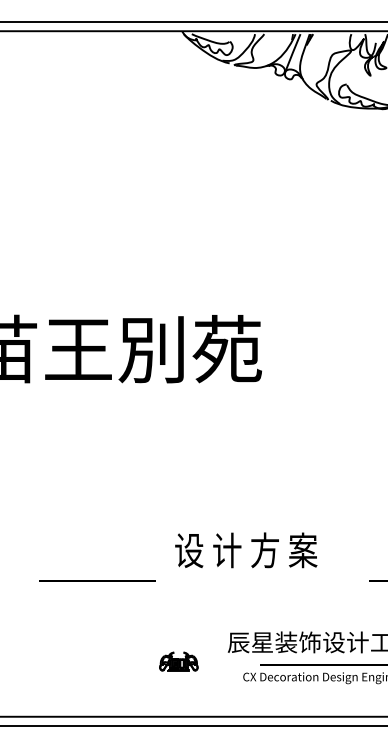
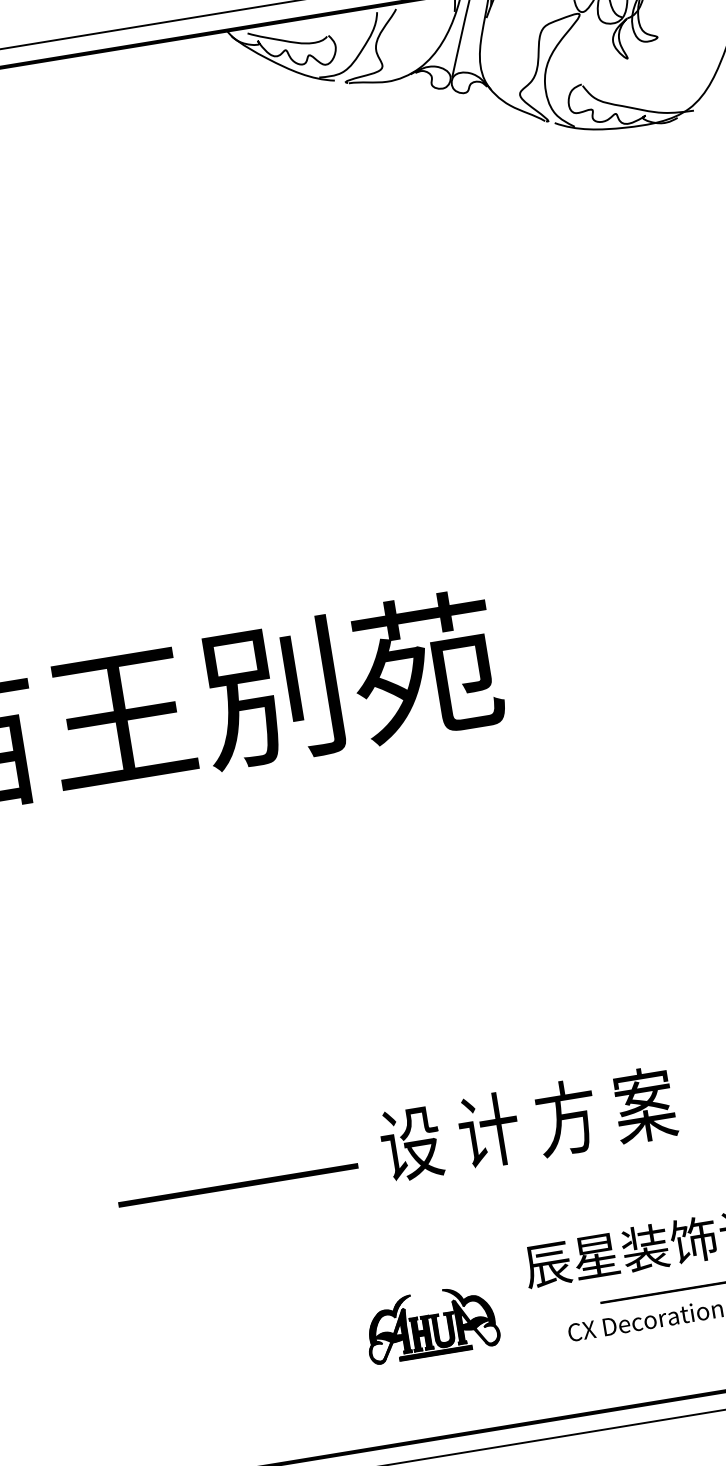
text: (246, 550) -> (528, 1124), moved
part: (178, 661) -> (430, 1323), size x1.67

